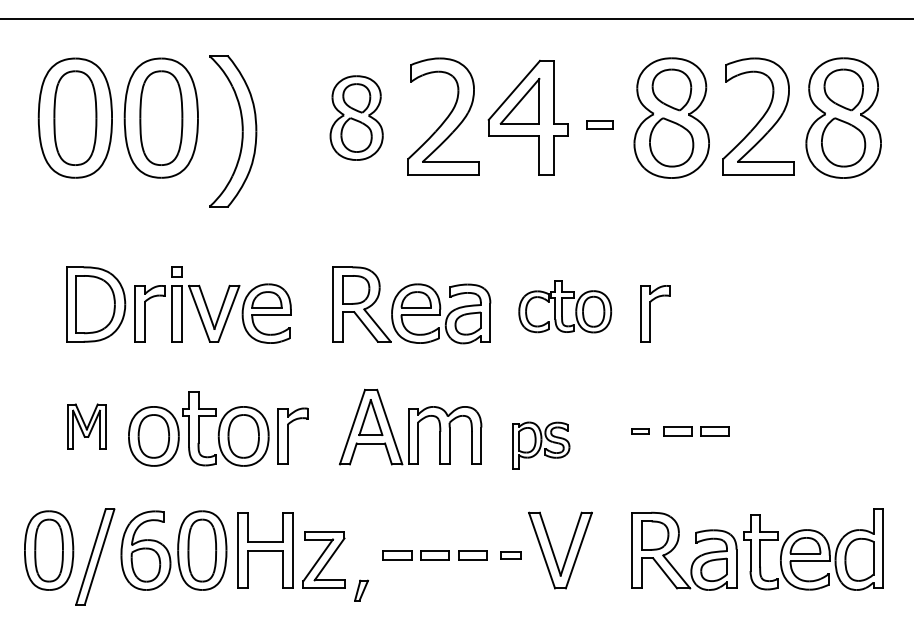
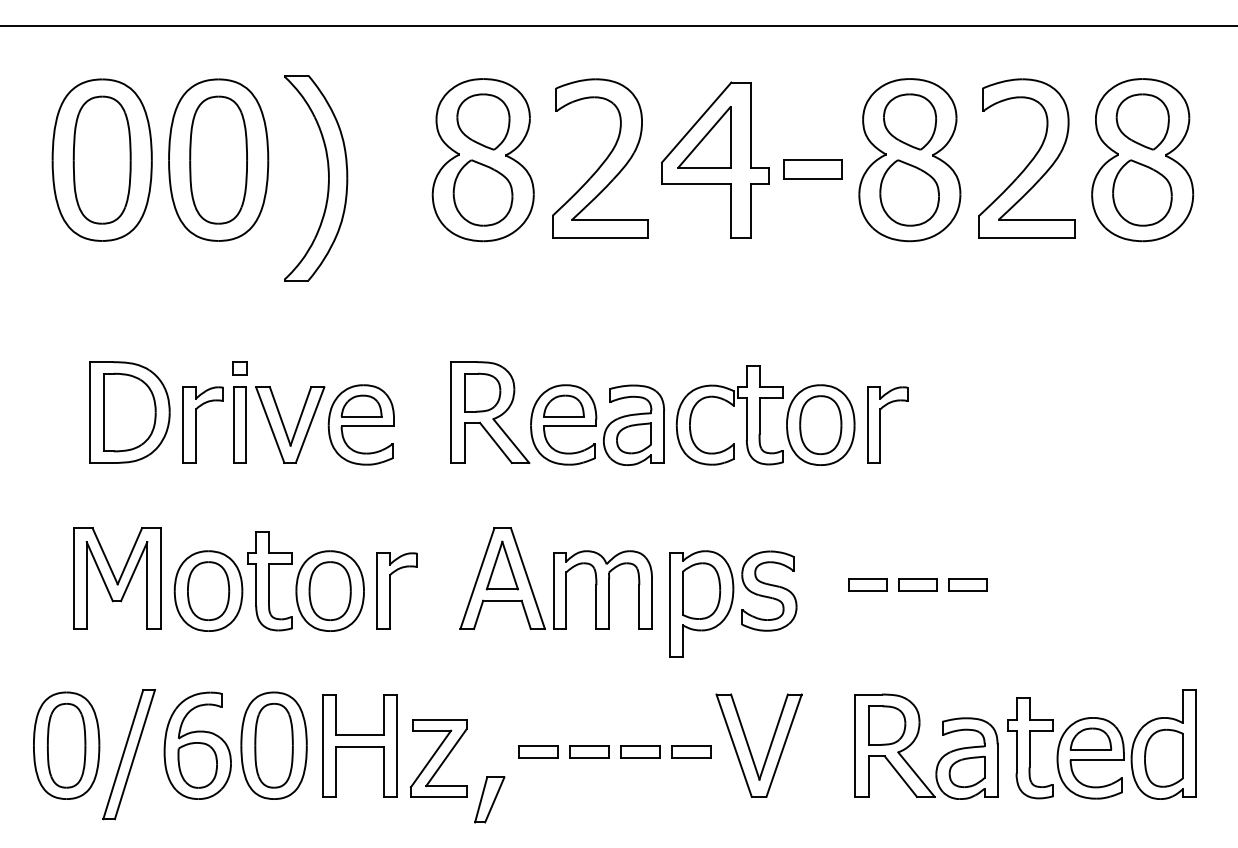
part: (356, 117) -> (482, 159), size x1.43
part: (600, 124) -> (813, 168), size x1.67
part: (564, 306) -> (764, 415), size x1.43
part: (86, 426) -> (117, 577), size x1.67
part: (640, 431) -> (867, 584), size x1.67
part: (541, 445) -> (733, 603), size x1.67
part: (510, 555) -> (691, 752), size x1.43
part: (361, 590) -> (489, 799), size x1.67

